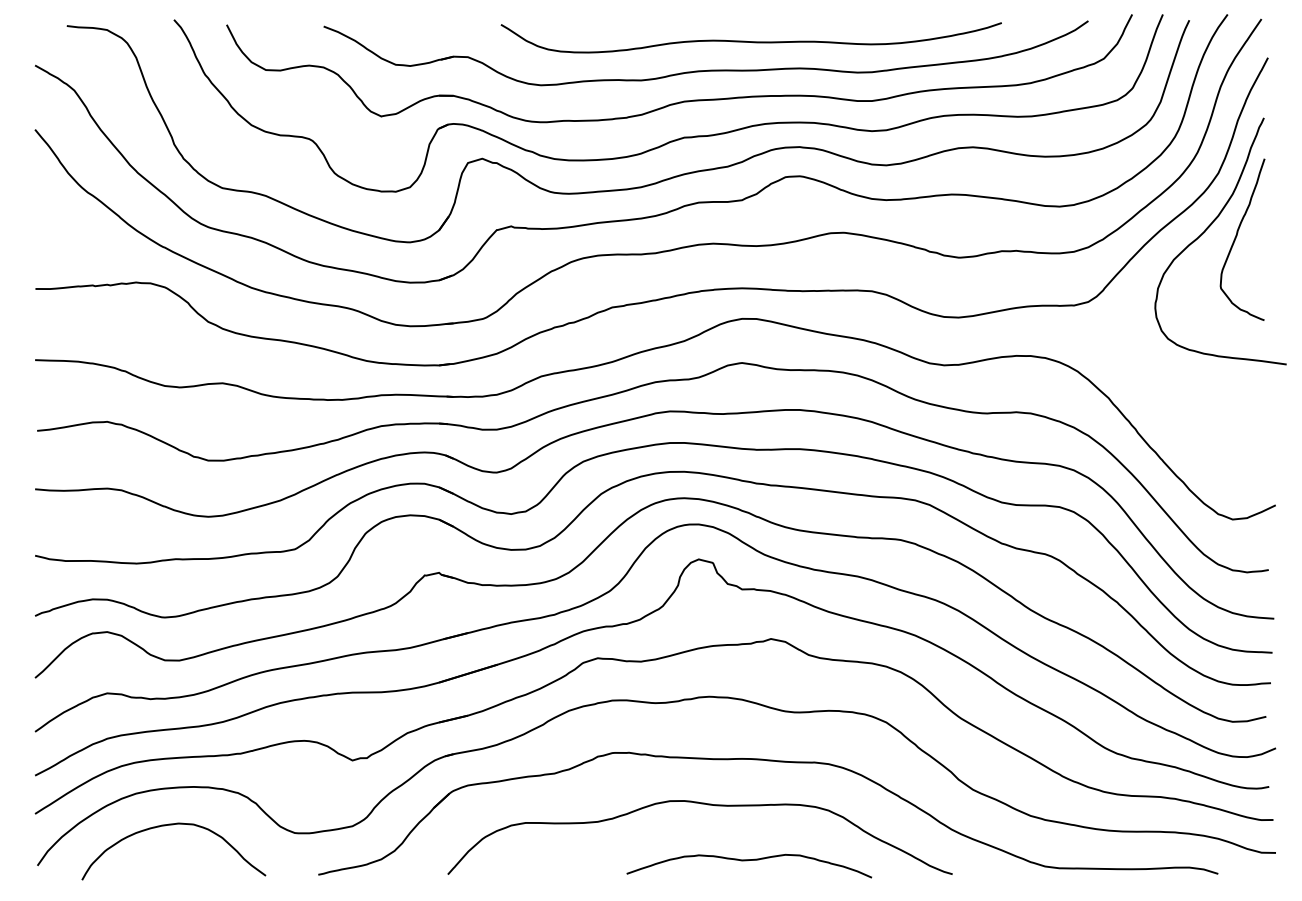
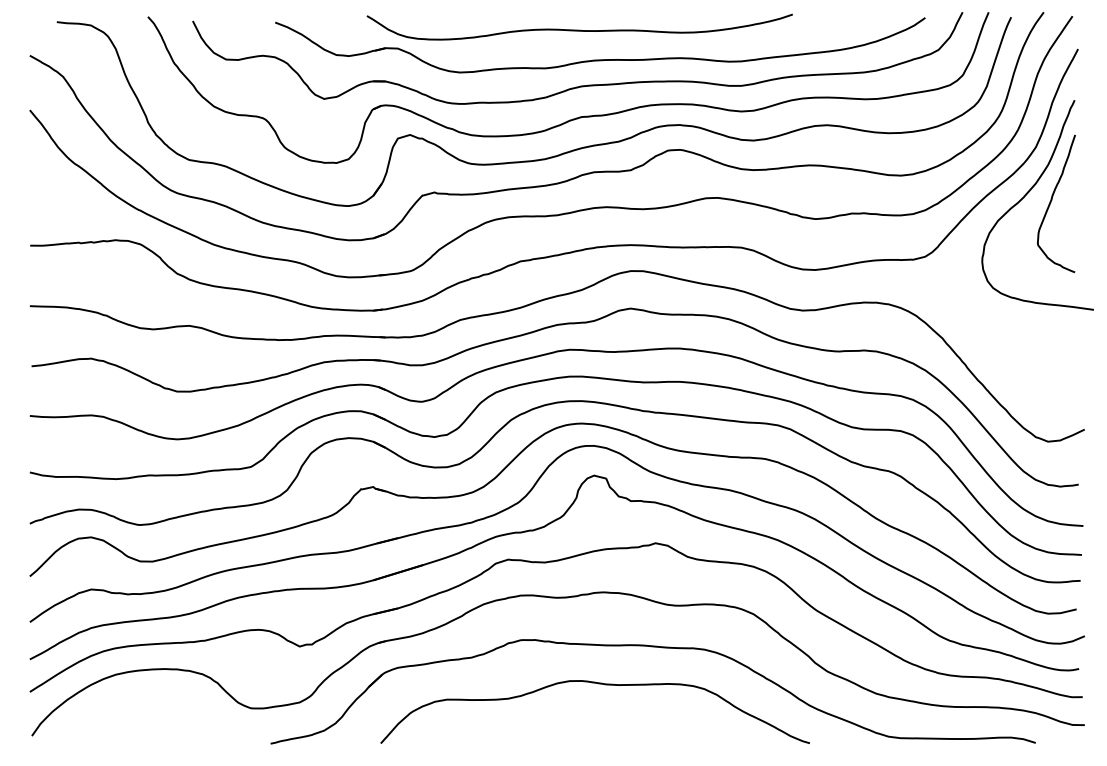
curve: (750, 40) -> (579, 29), moved
curve: (168, 826) -> (143, 702), removed
curve: (748, 861) -> (636, 732), removed

